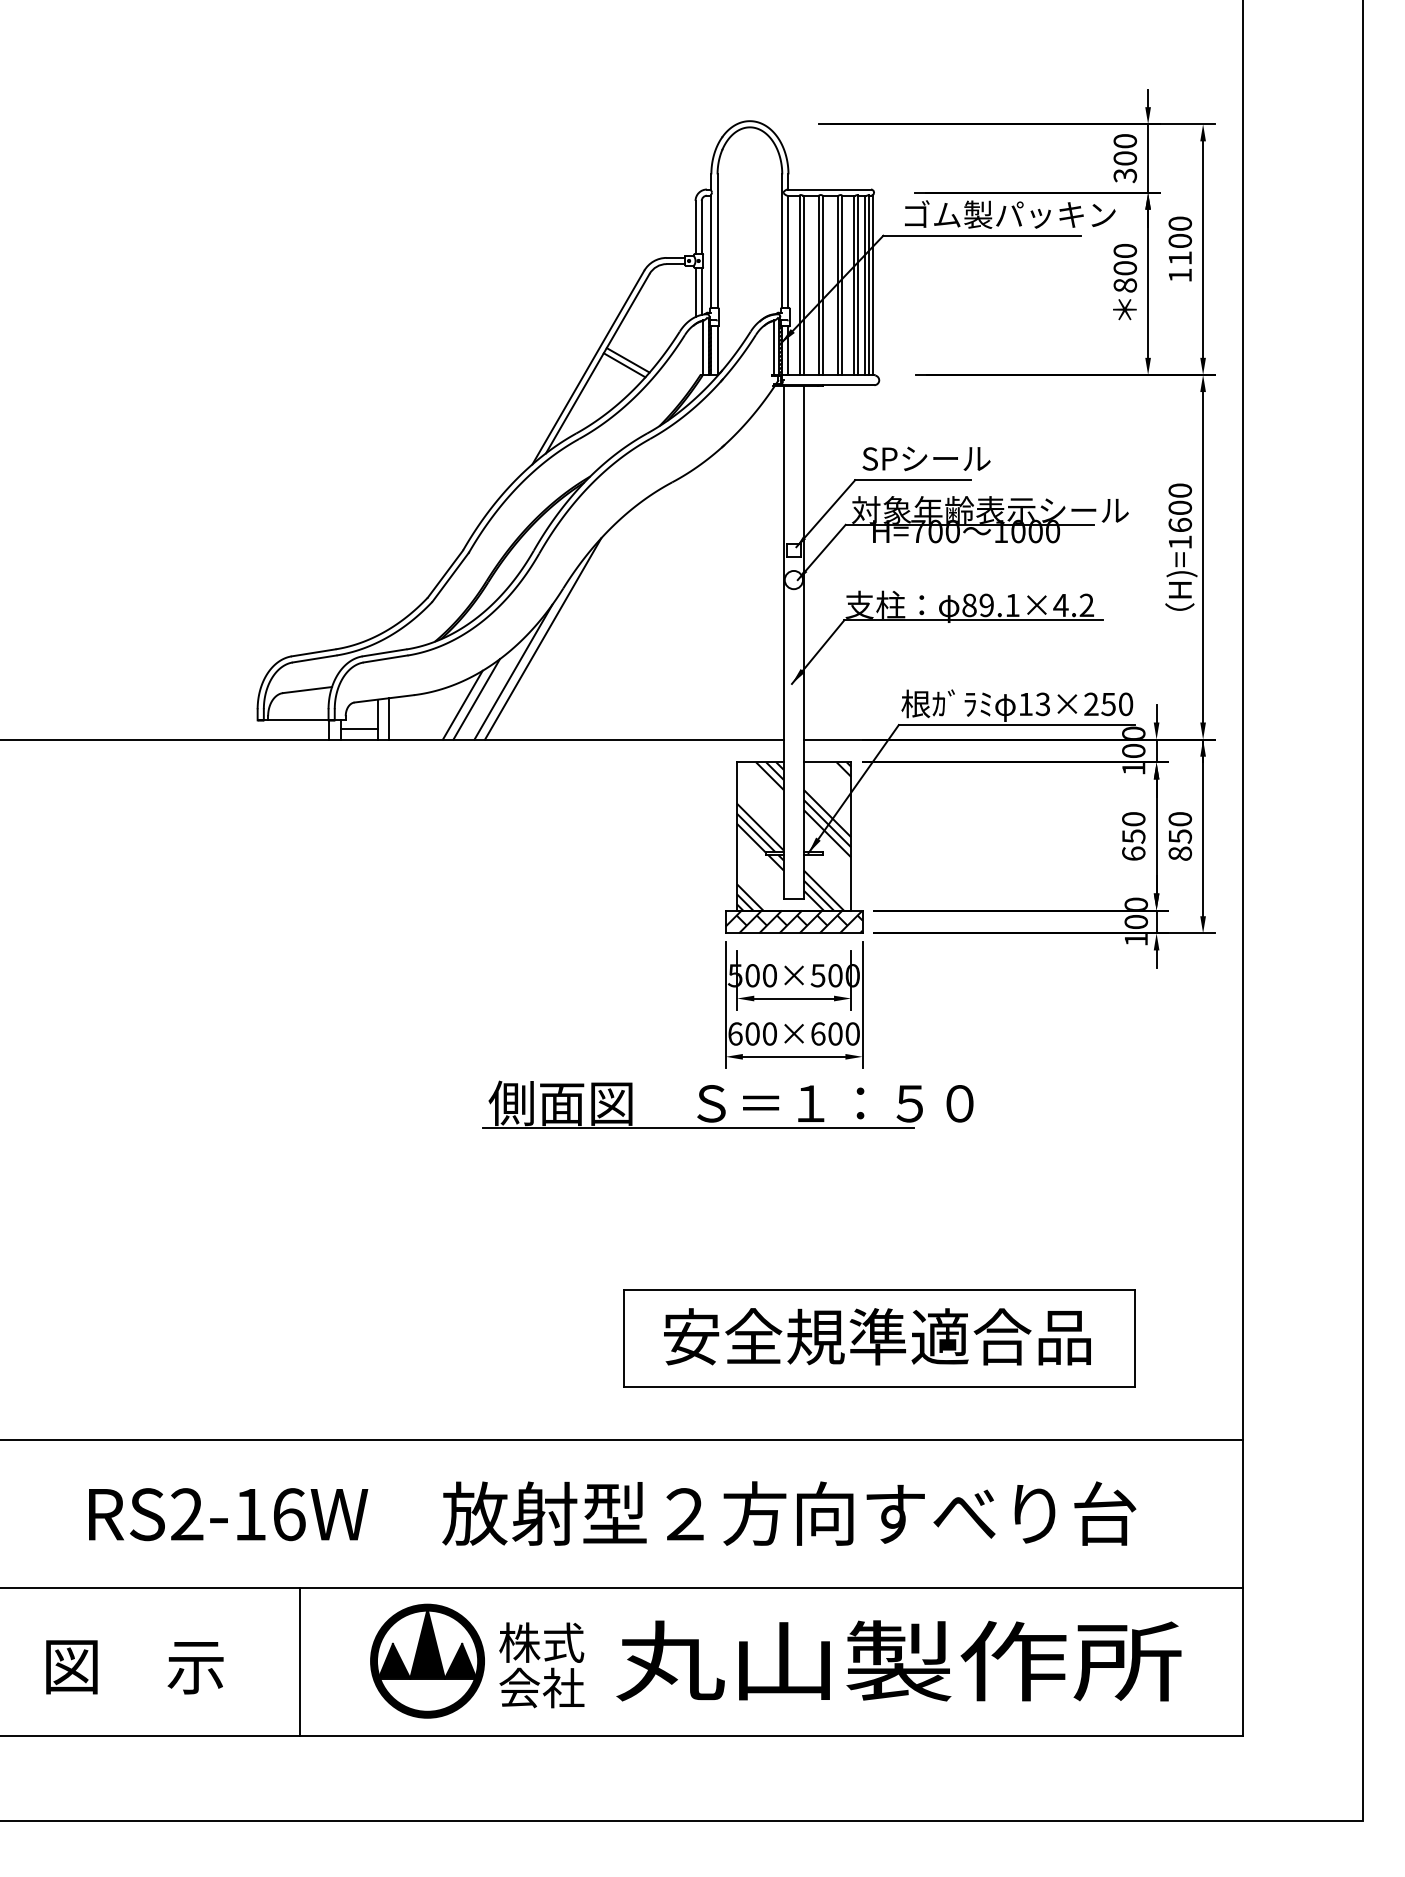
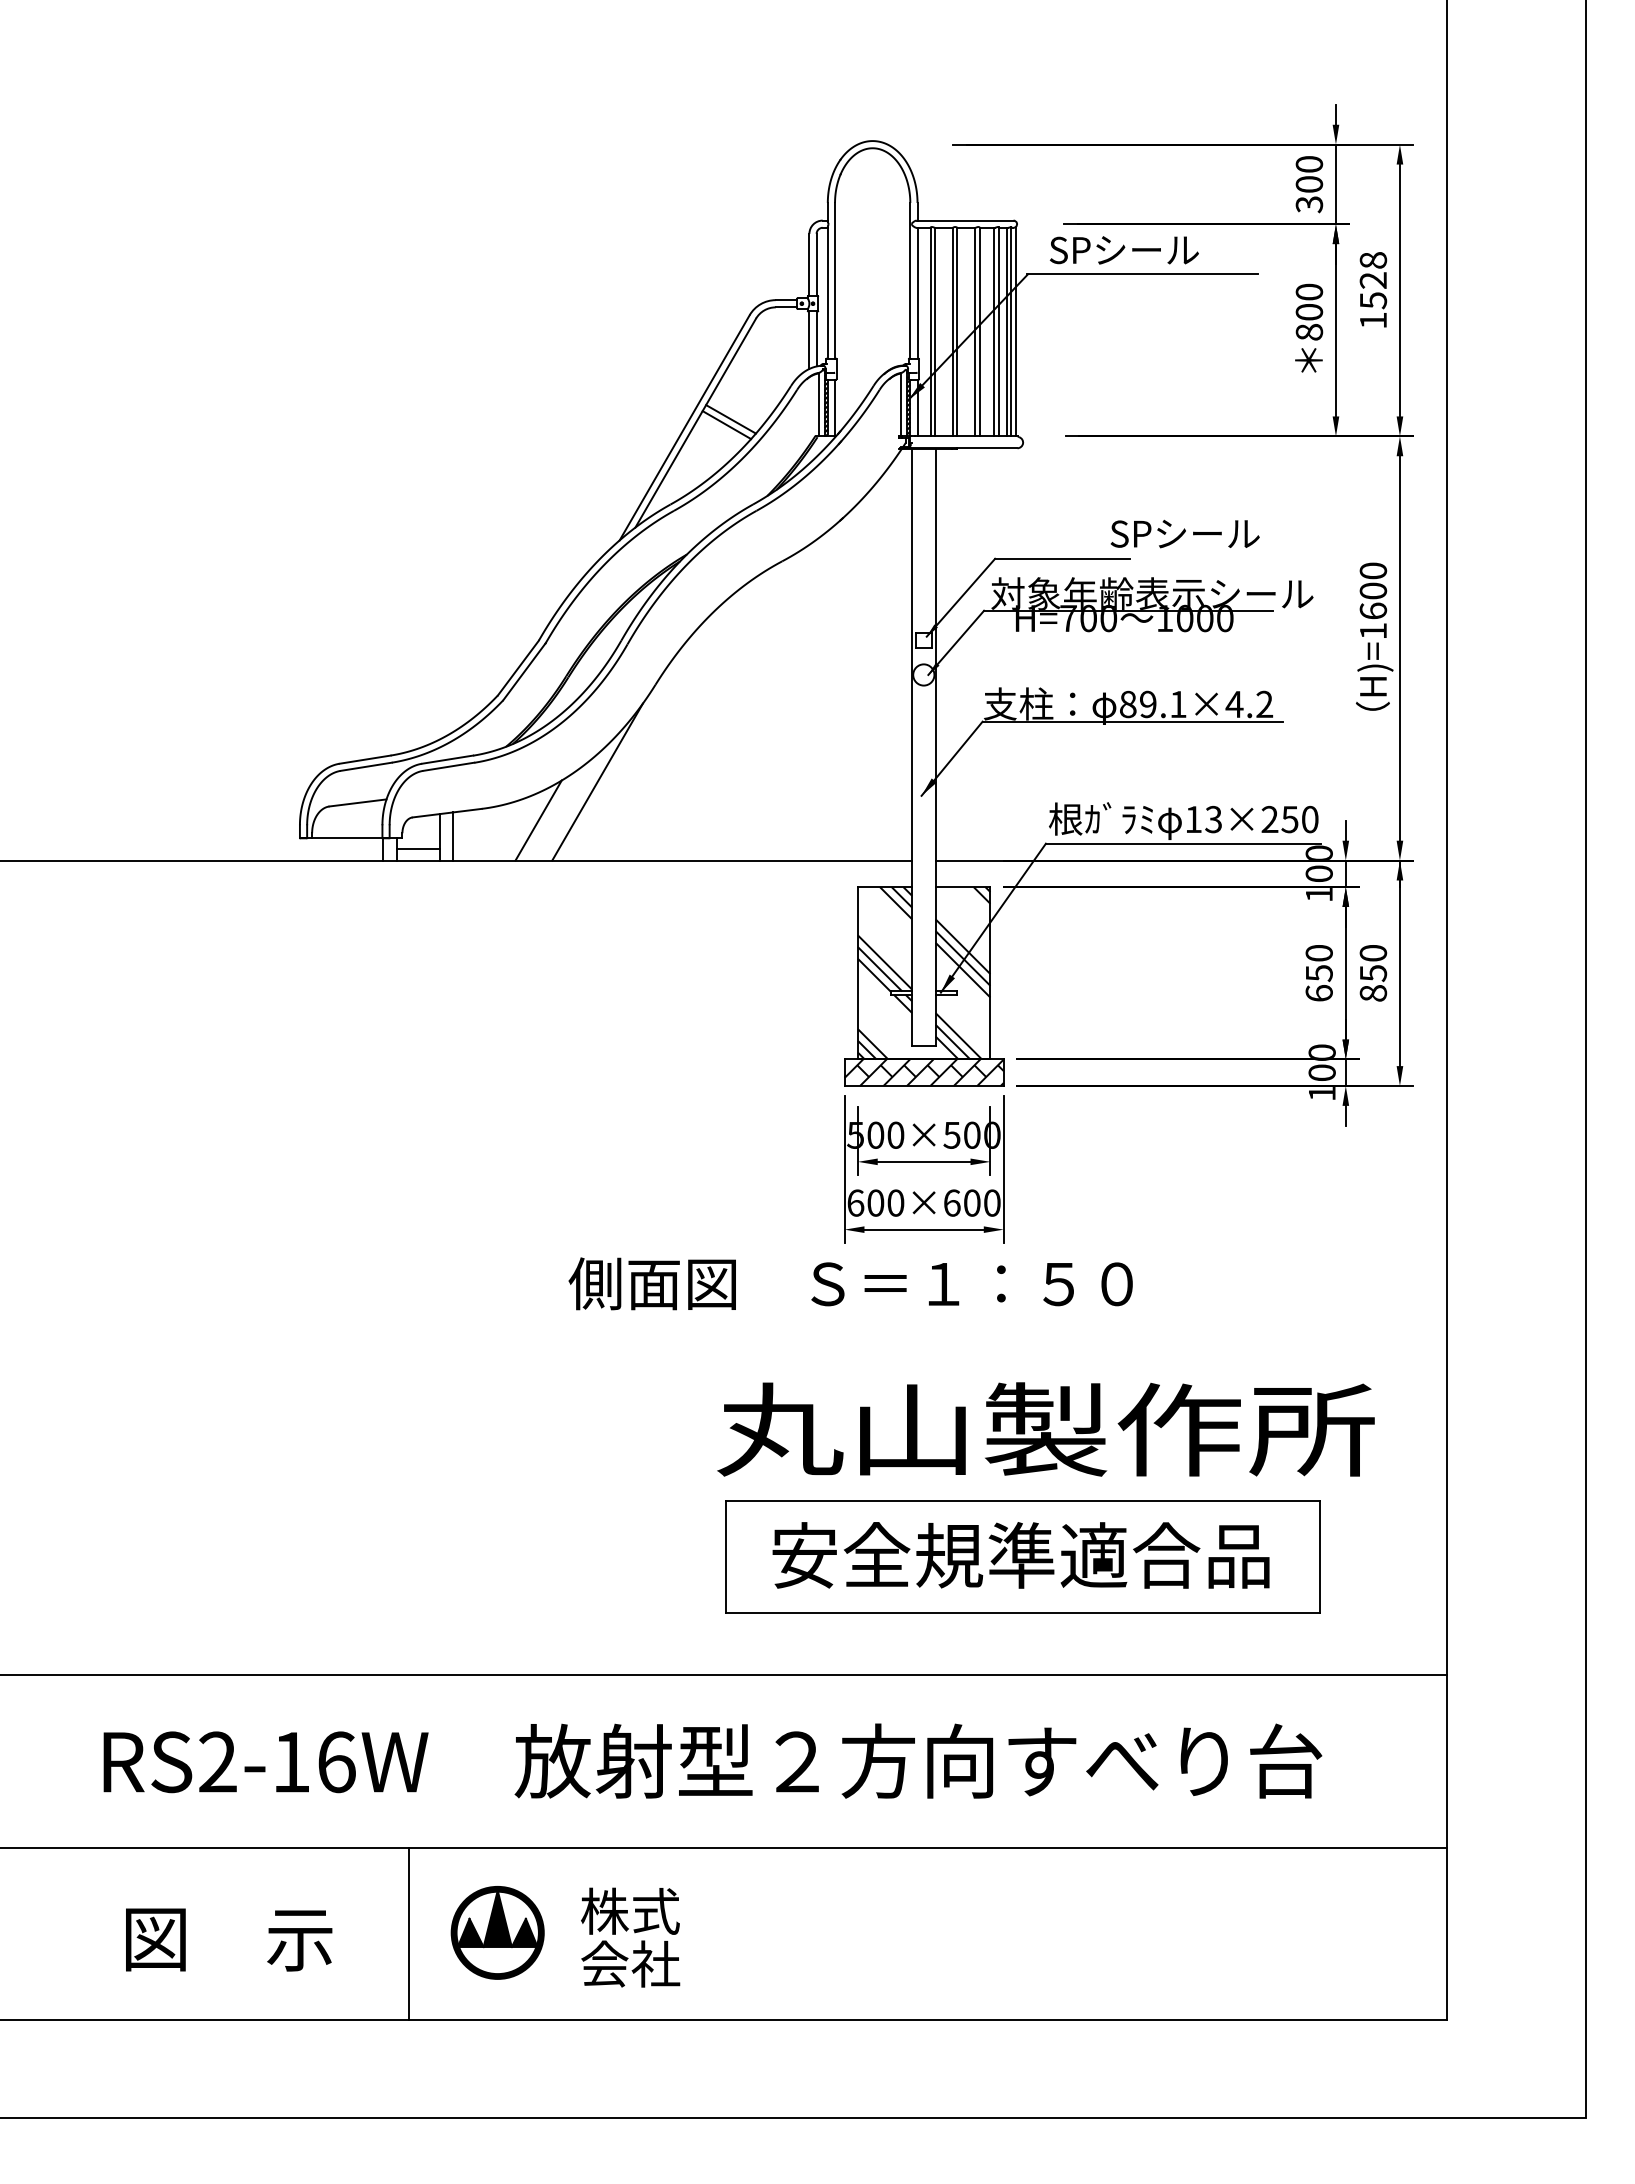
text: (1008, 214) -> (1173, 249), ゴム製パッキン -> SPシール
text: (1180, 241) -> (1373, 280), 1100 -> 1528
text: (925, 458) -> (1184, 533), moved
line: (542, 638) -> (631, 743), removed
line: (476, 699) -> (554, 813), removed
line: (698, 1128) -> (812, 1312), removed
part: (427, 1660) -> (497, 1932), size x0.7
text: (898, 1660) -> (1045, 1429), moved
line: (300, 1661) -> (409, 1933), moved
text: (135, 1666) -> (229, 1939), moved

